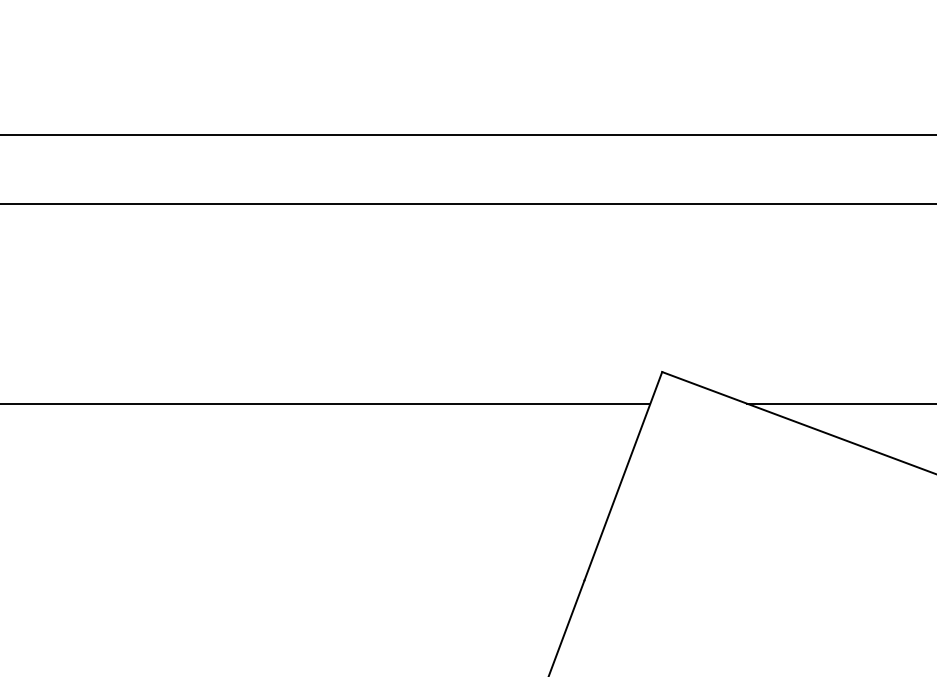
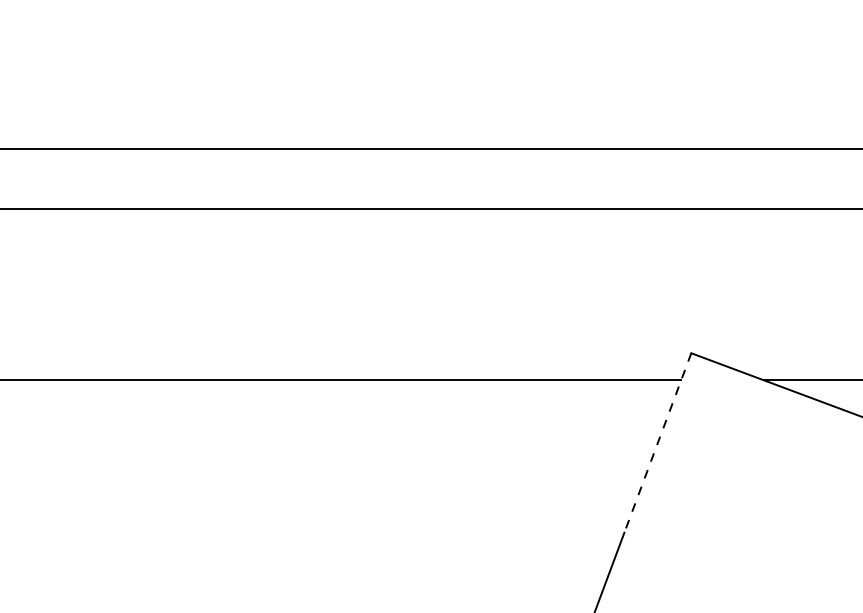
line: (622, 475) -> (657, 442), solid -> dashed

